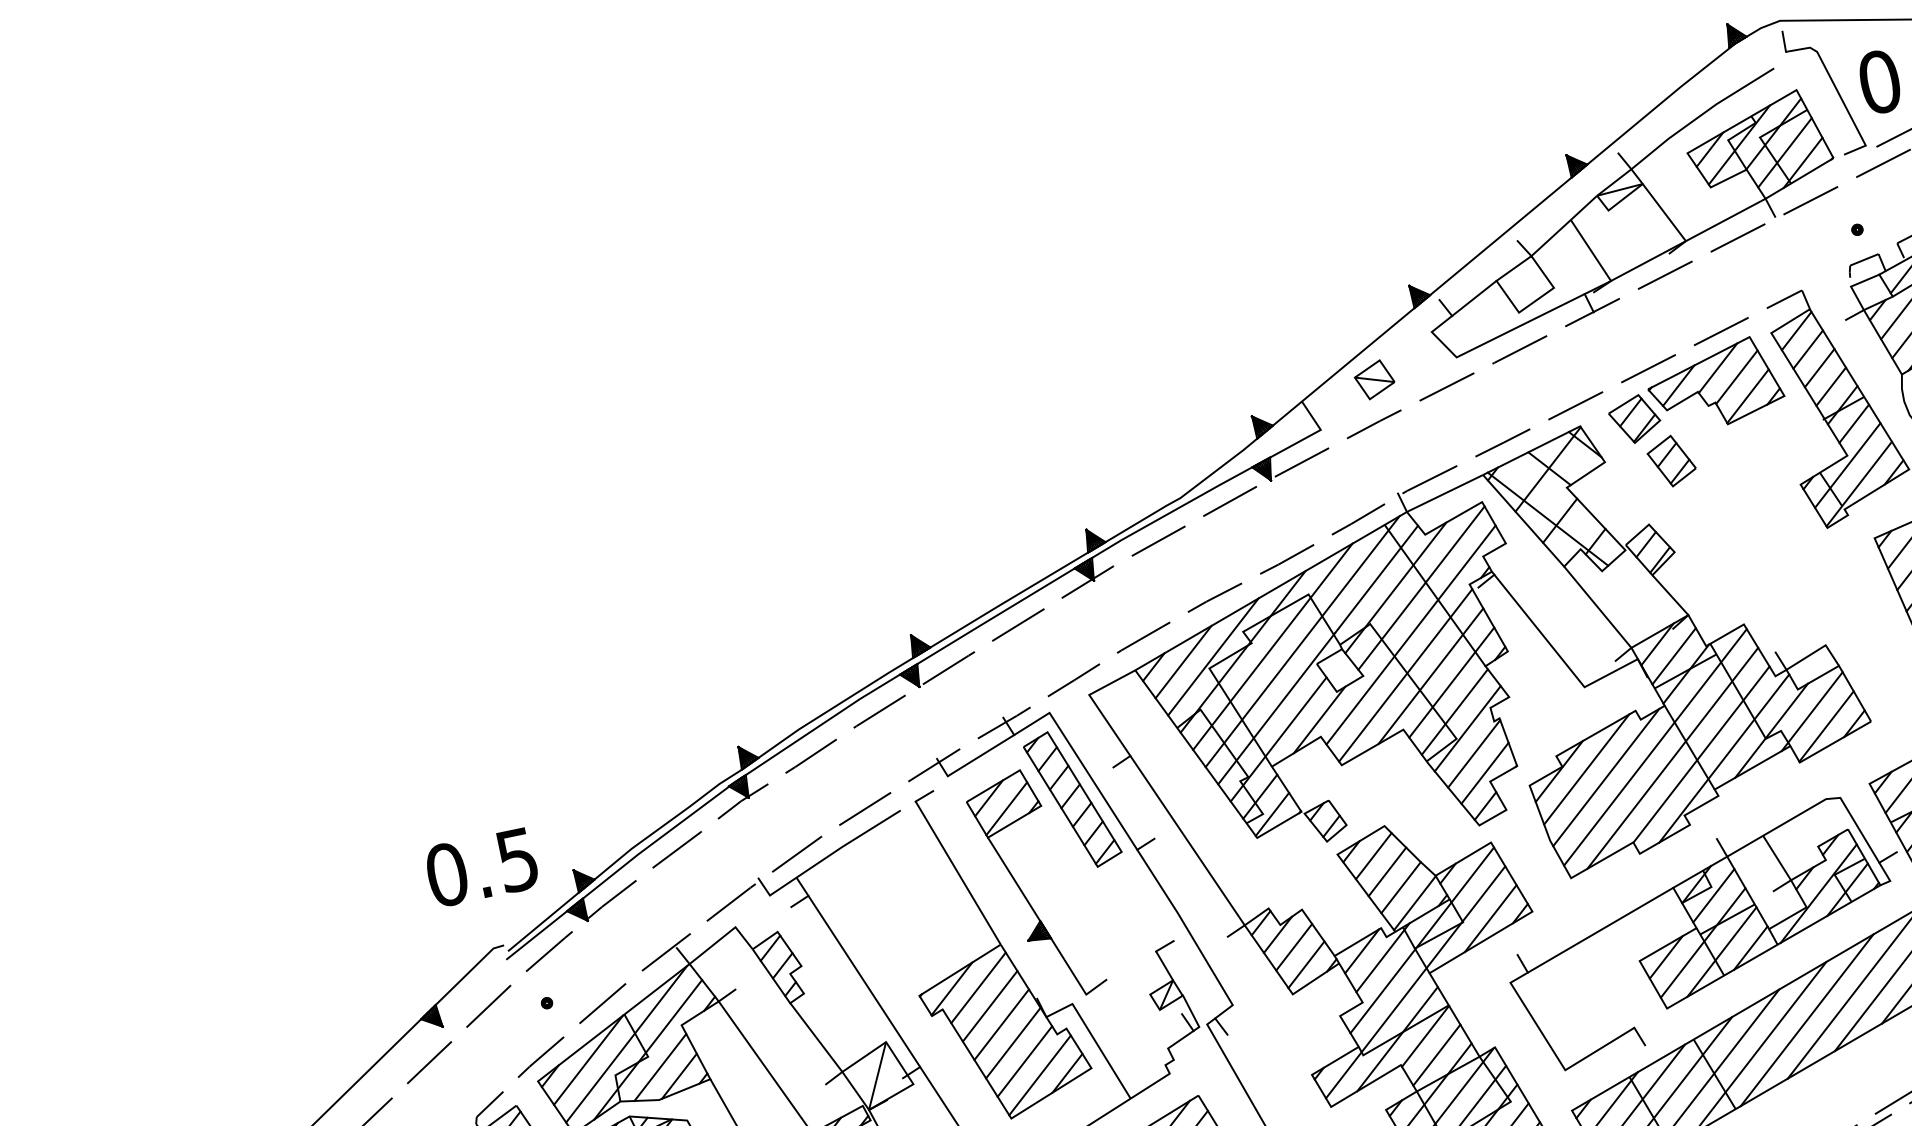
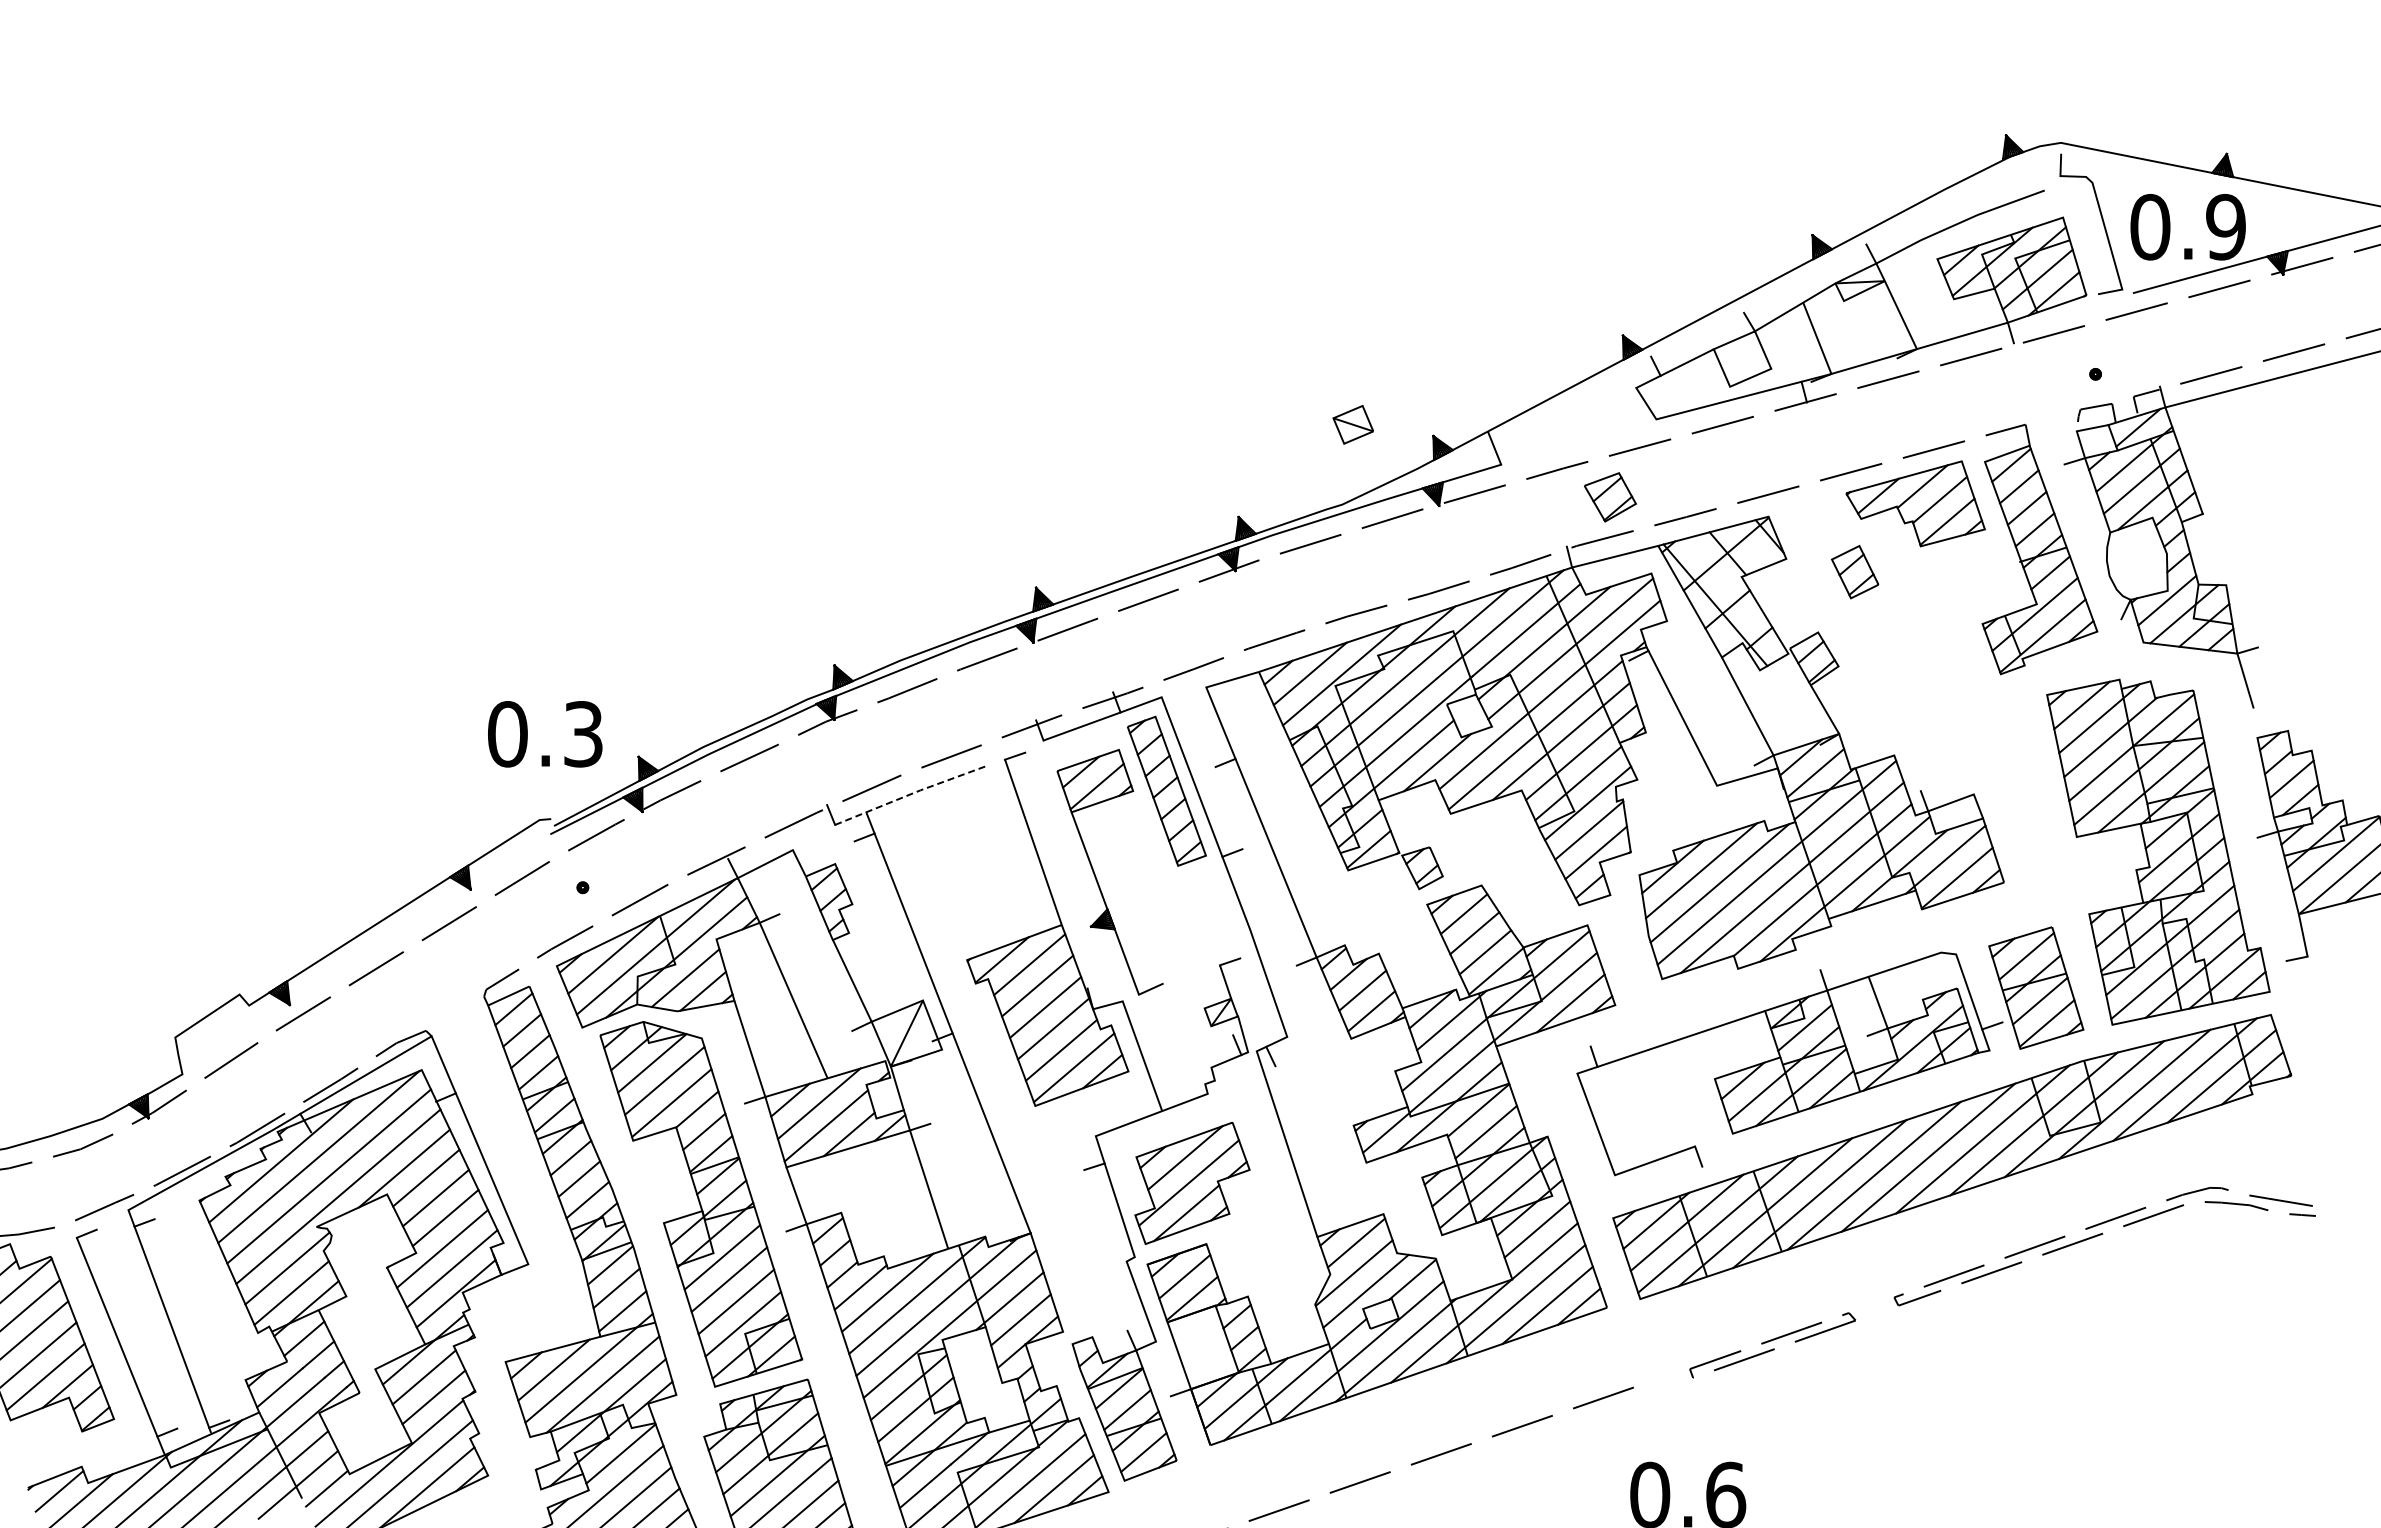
part: (1373, 379) -> (1352, 424), moved
part: (1635, 419) -> (1610, 497), moved
line: (835, 851) -> (912, 793), solid -> dashed
text: (517, 860) -> (583, 734), 0.5 -> 0.3

